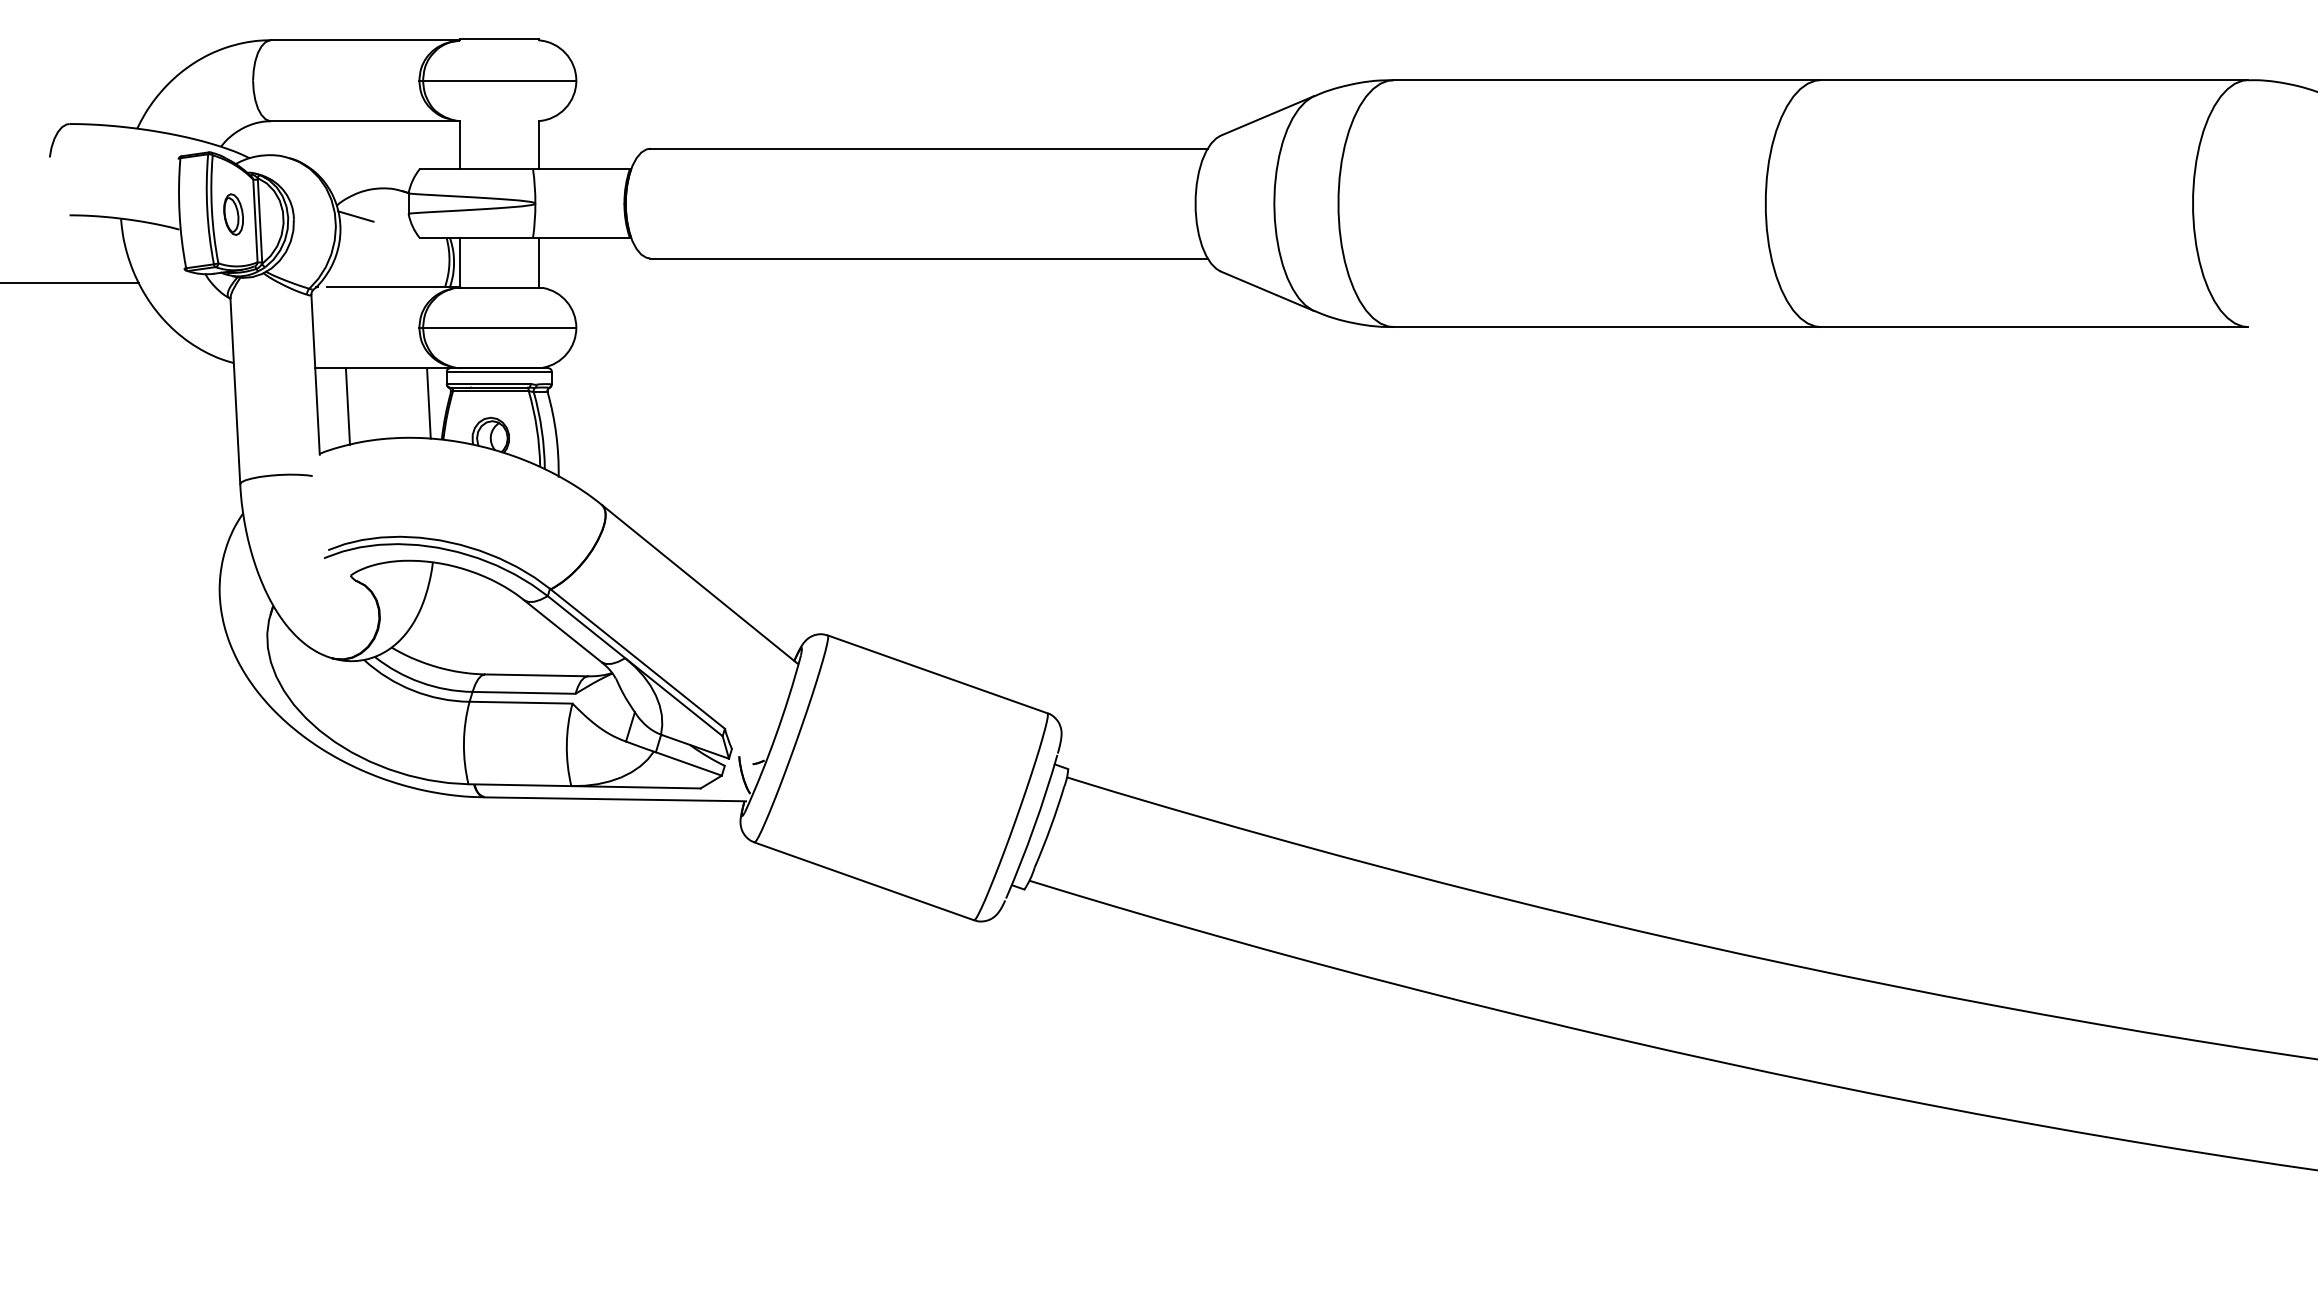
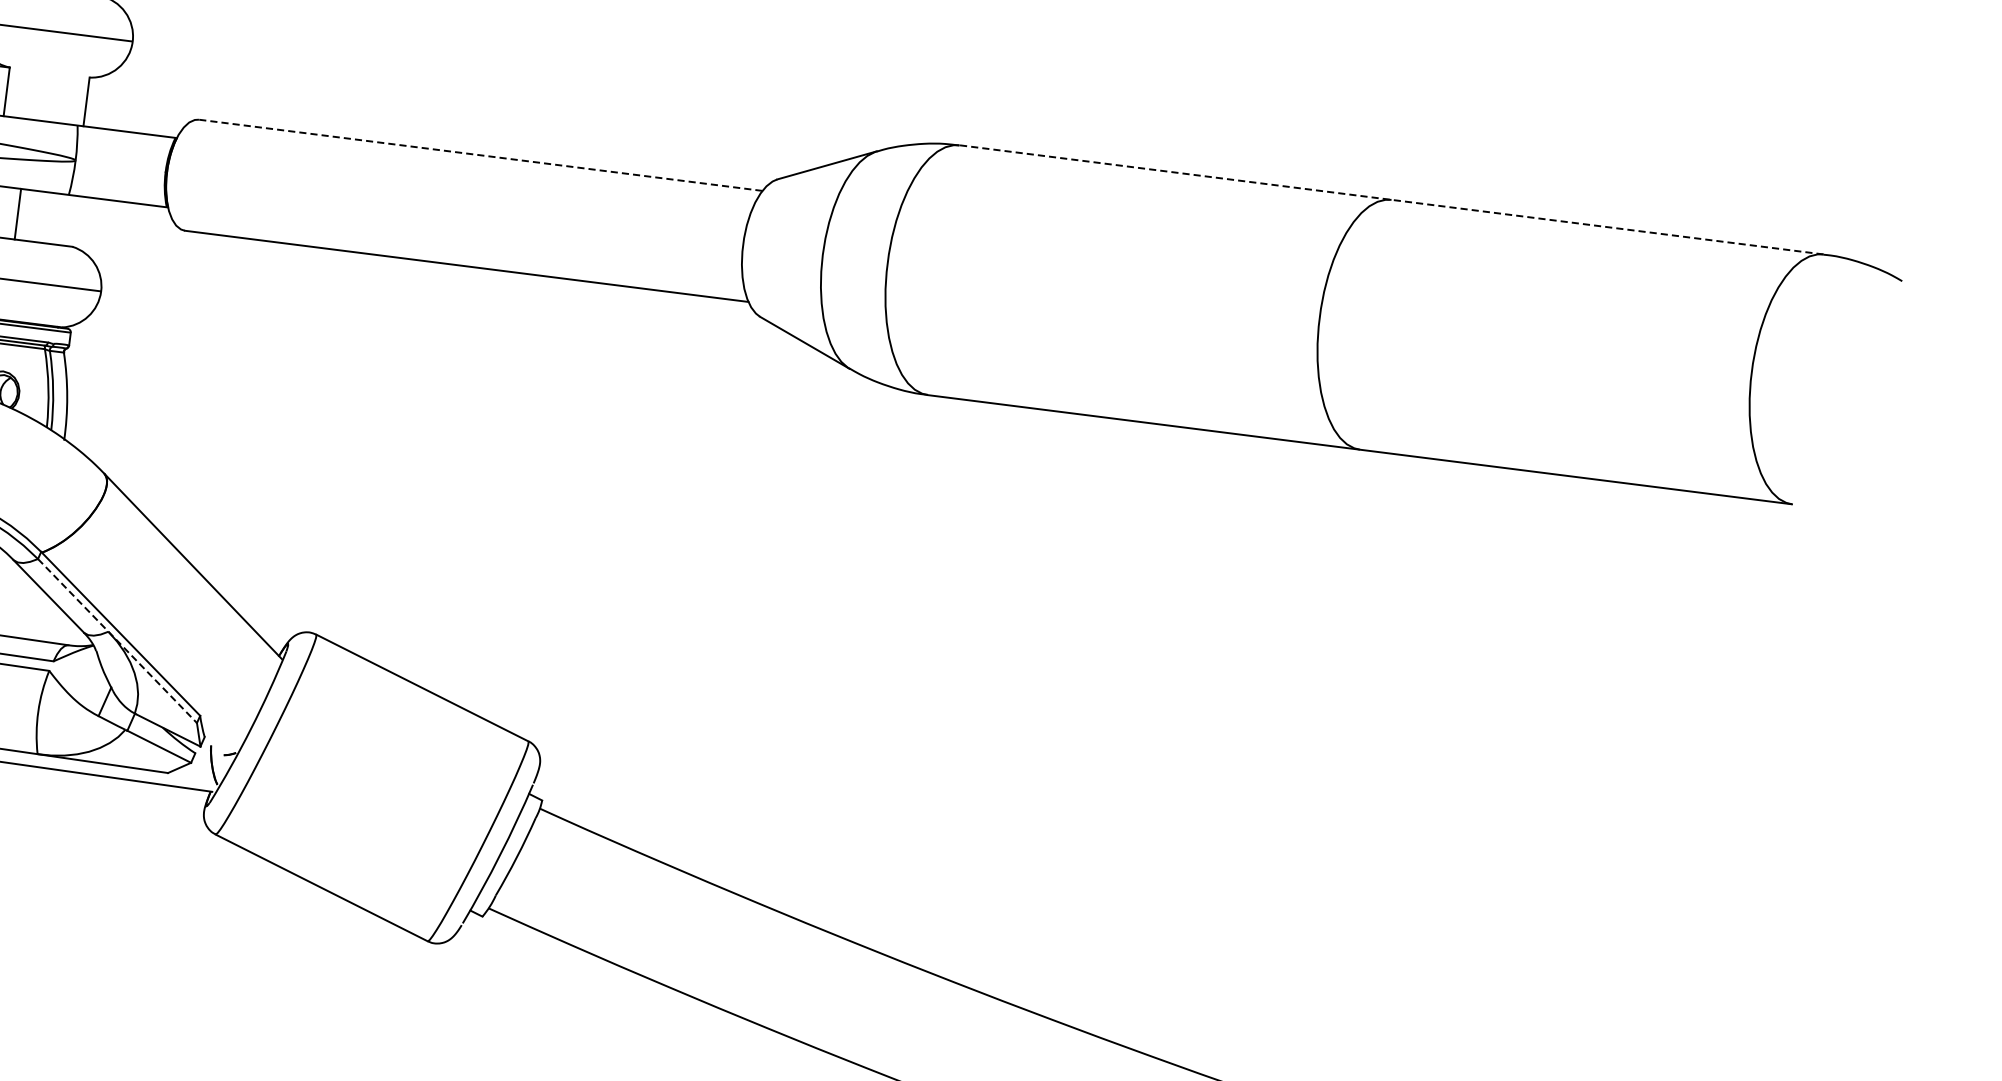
line: (1820, 80) -> (1390, 200), solid -> dashed
line: (929, 148) -> (481, 155), solid -> dashed
line: (538, 262) -> (17, 213), moved
line: (635, 666) -> (117, 641), solid -> dashed

